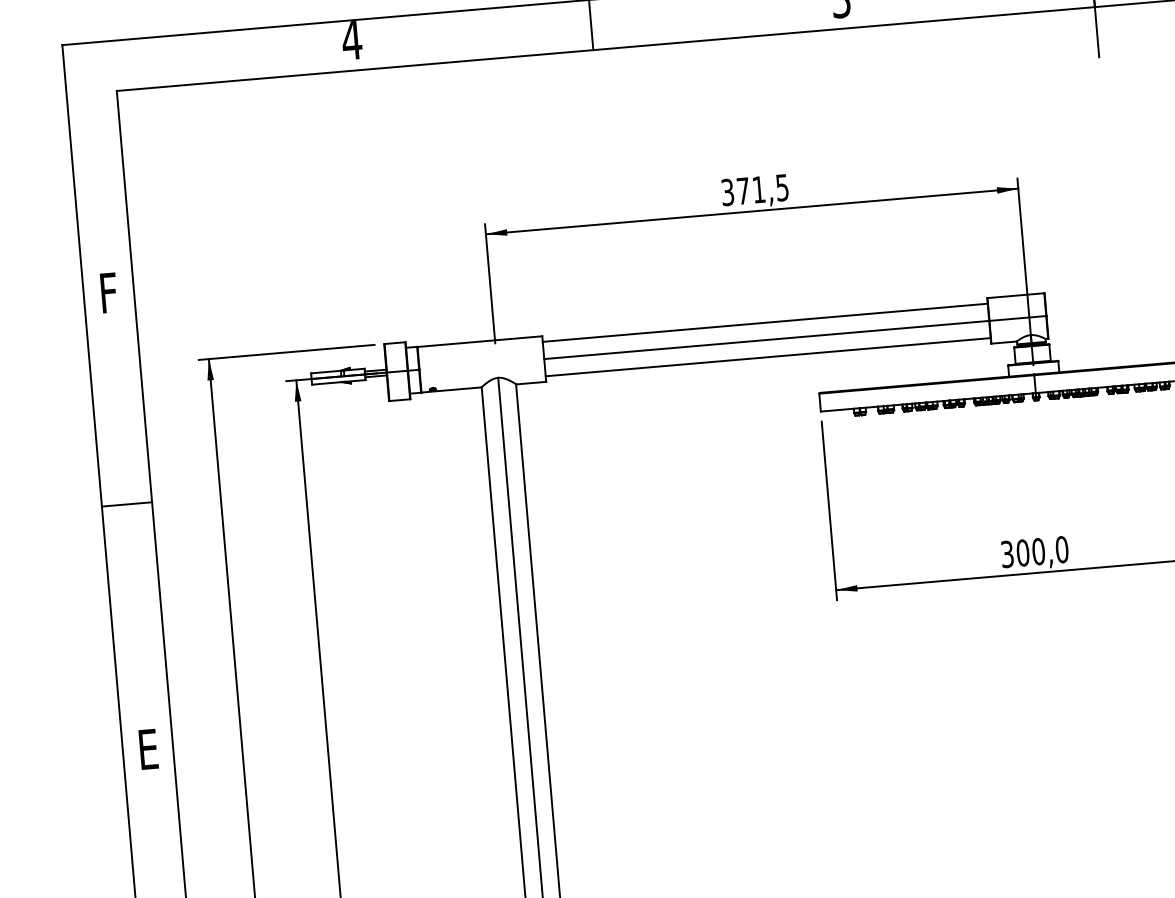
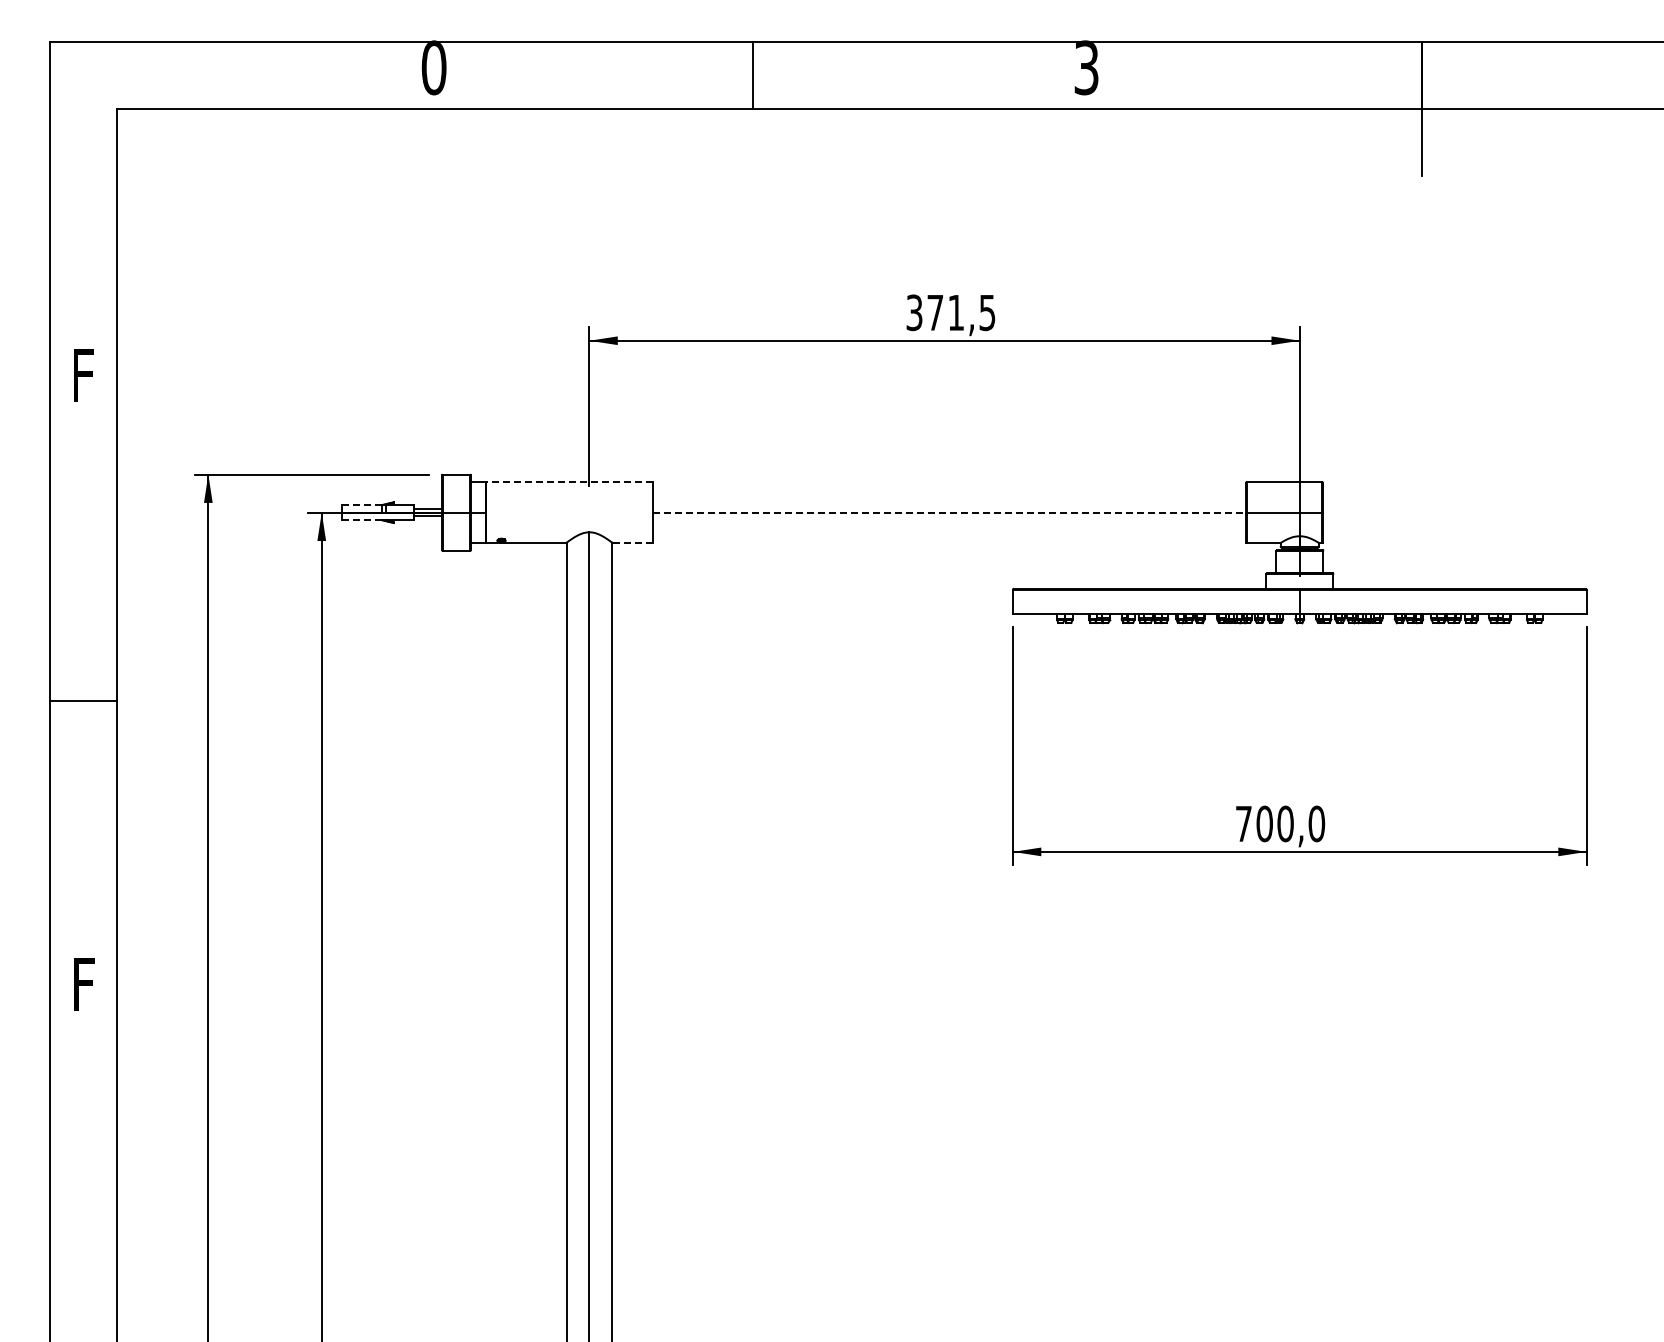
text: (352, 39) -> (434, 67), 4 -> 0
line: (765, 322) -> (949, 489), removed
line: (766, 339) -> (949, 512), solid -> dashed
line: (479, 341) -> (568, 482), solid -> dashed
line: (768, 357) -> (949, 535), removed
line: (326, 372) -> (362, 505), solid -> dashed
line: (327, 383) -> (362, 520), solid -> dashed
line: (531, 383) -> (632, 543), solid -> dashed
line: (126, 504) -> (82, 700), moved
text: (1007, 554) -> (1243, 823), 300,0 -> 700,0
text: (148, 749) -> (84, 984), E -> F

